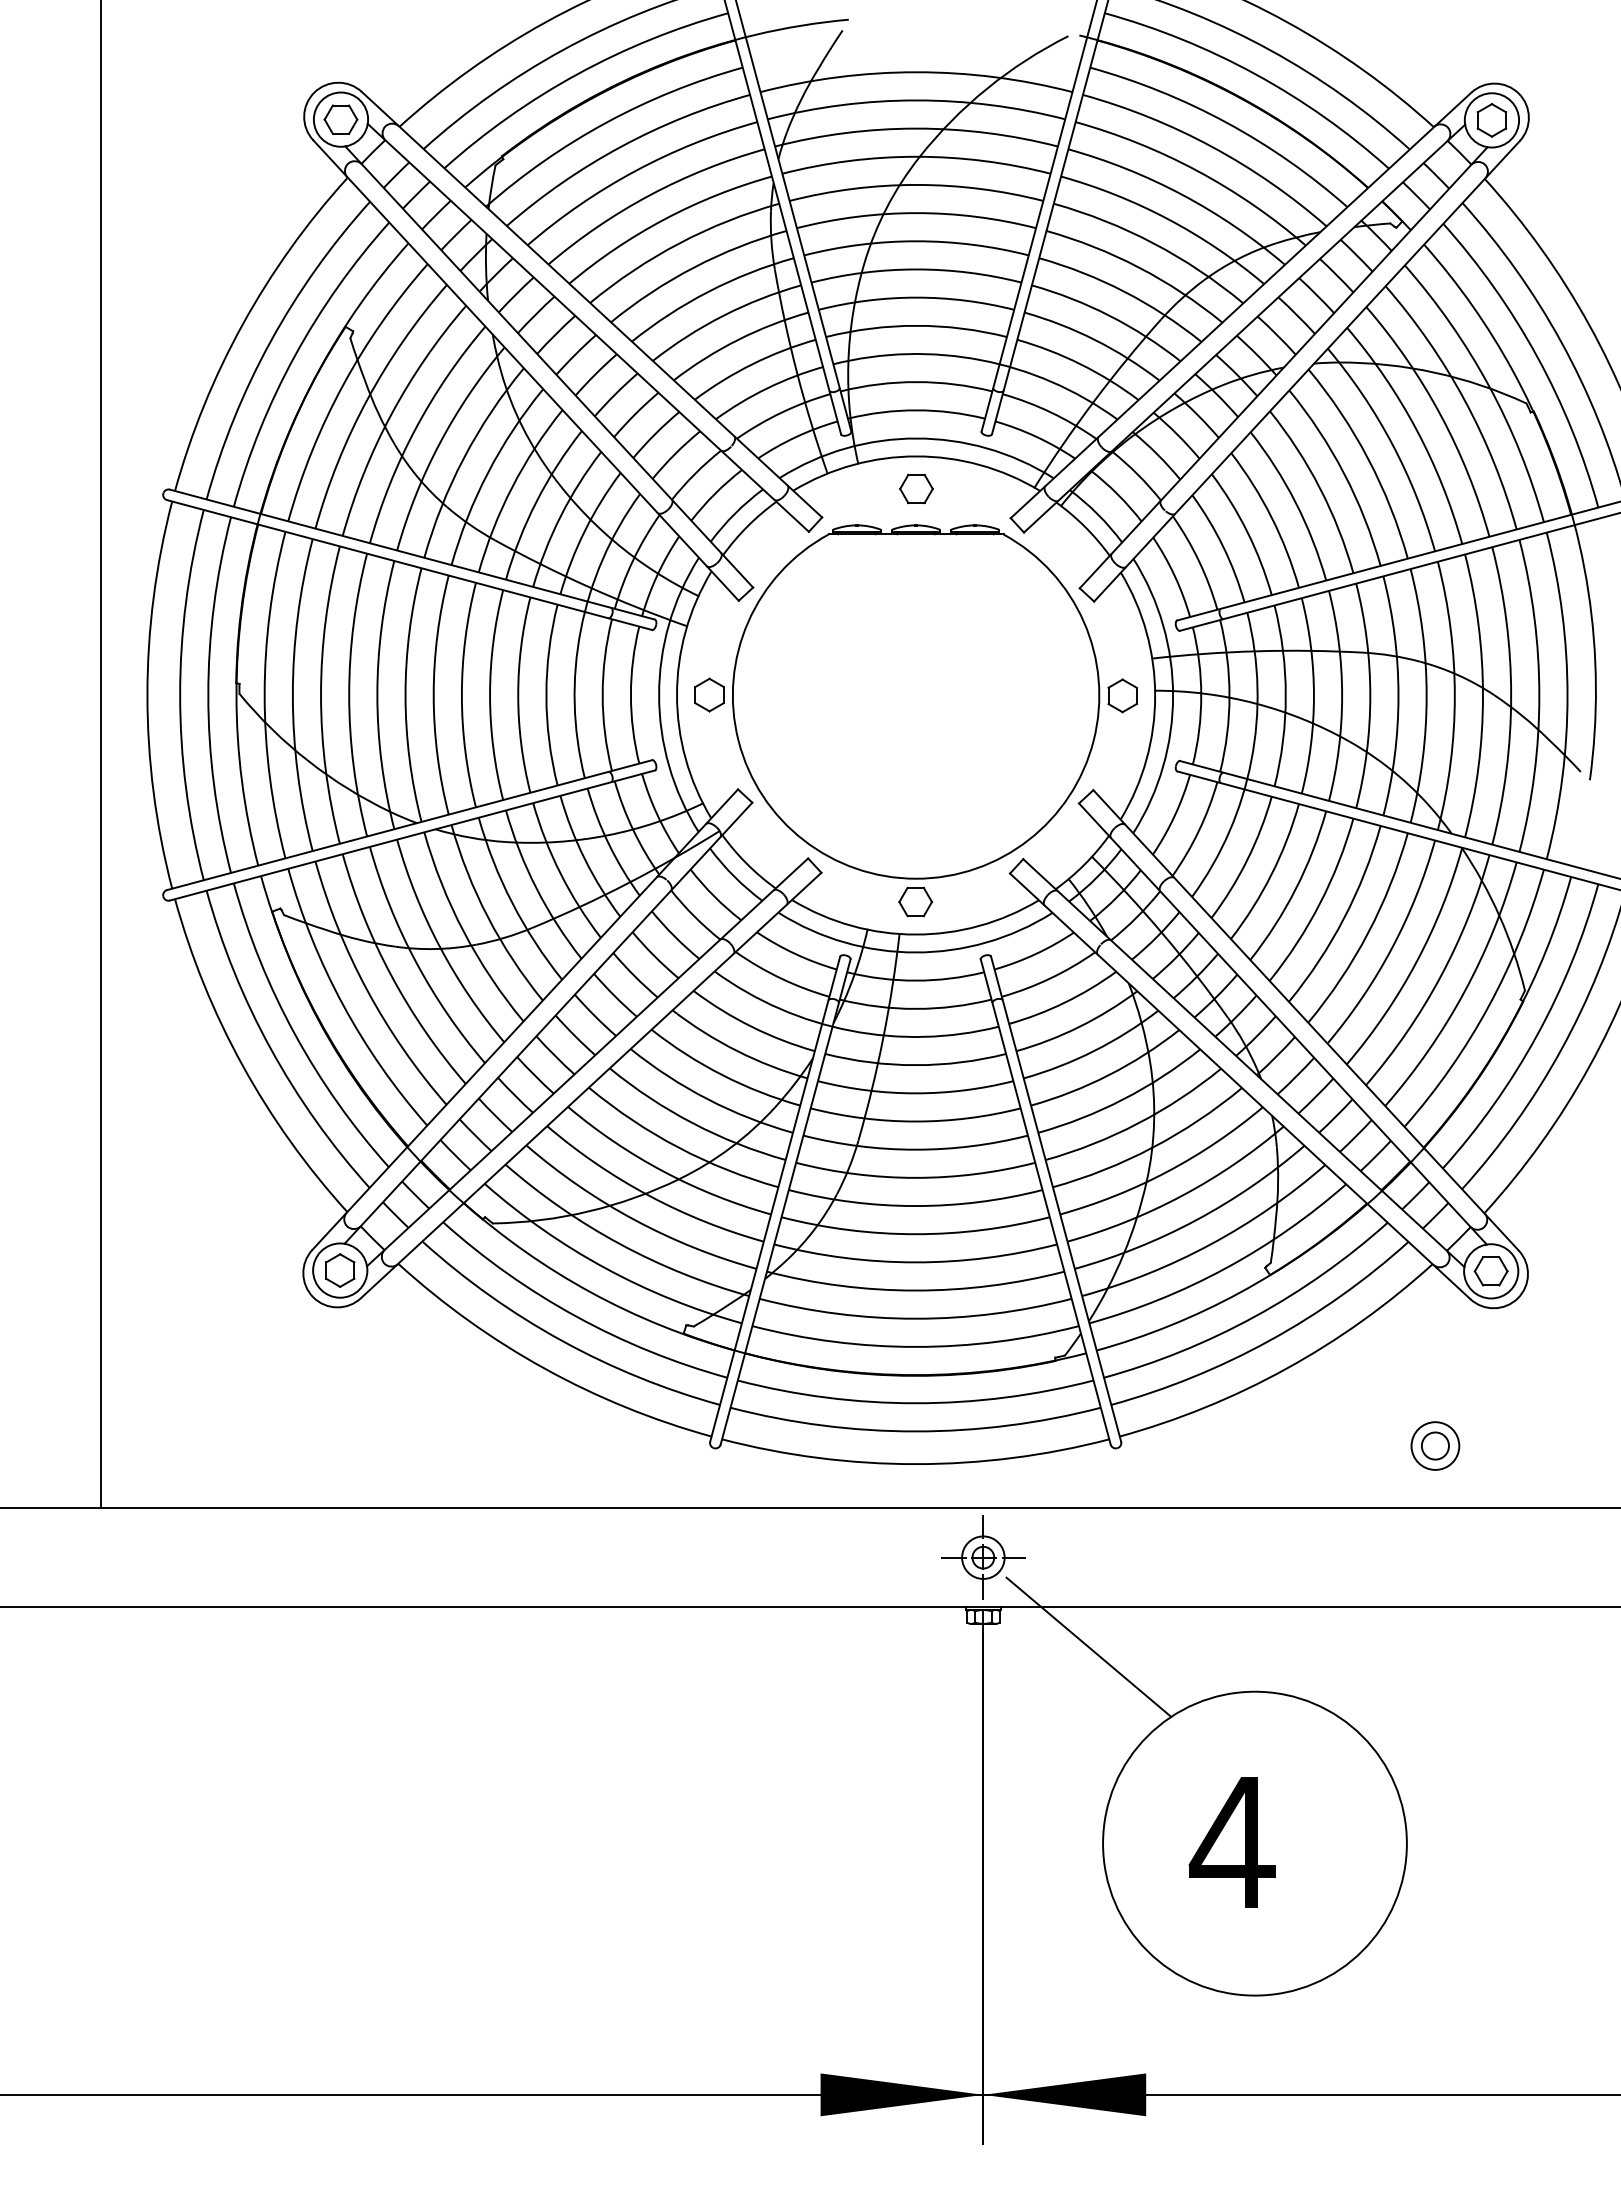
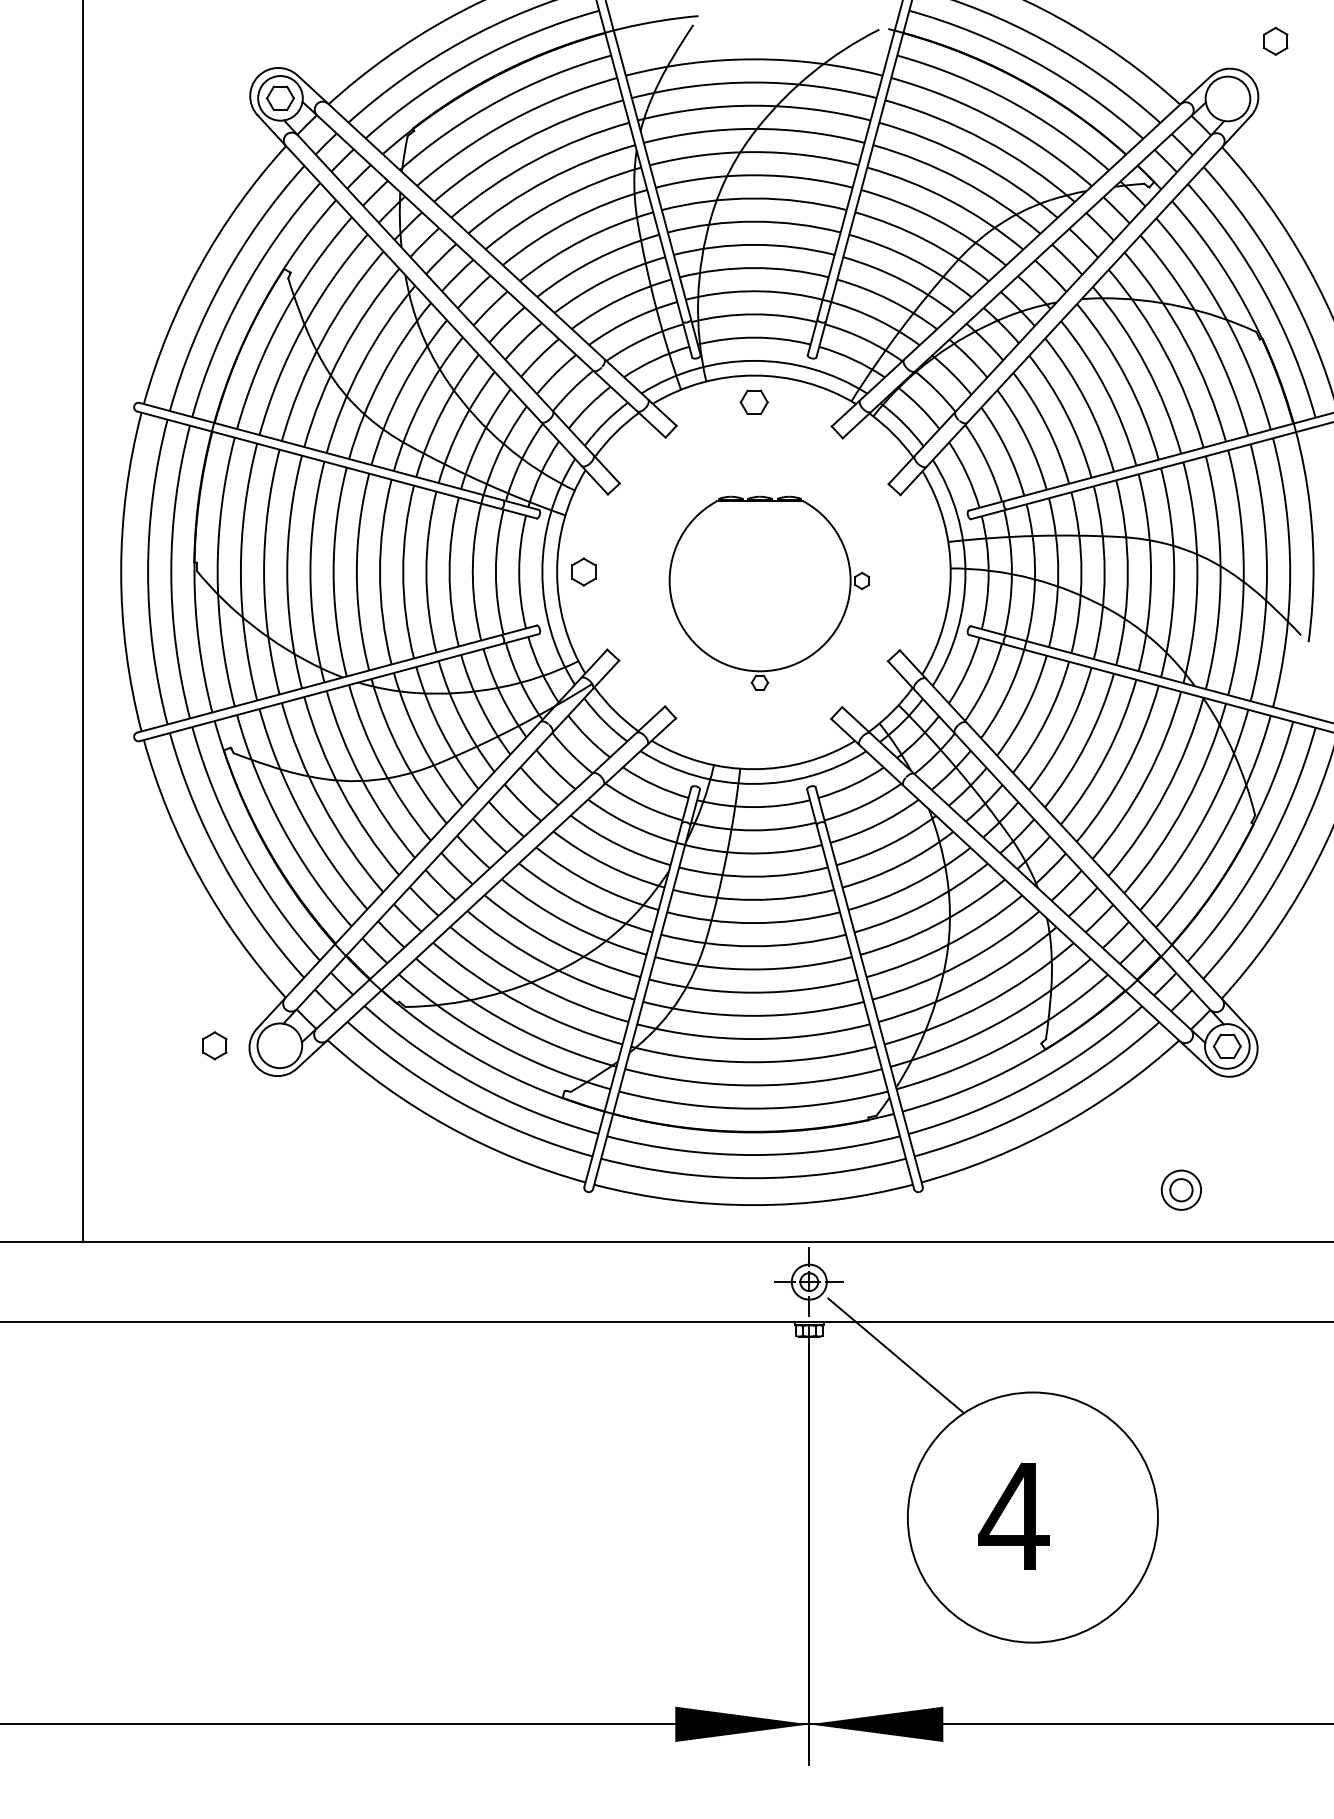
part: (1491, 120) -> (1275, 41), moved
part: (934, 720) -> (769, 592), size x0.6
part: (340, 1270) -> (215, 1045), moved

